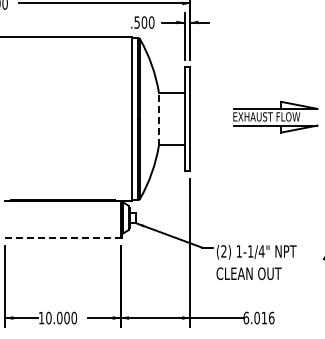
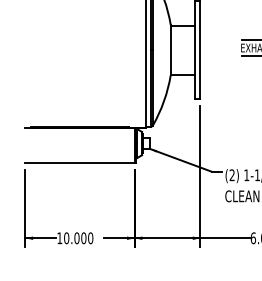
line: (158, 119) -> (170, 50), dashed -> solid
line: (63, 238) -> (80, 163), dashed -> solid

